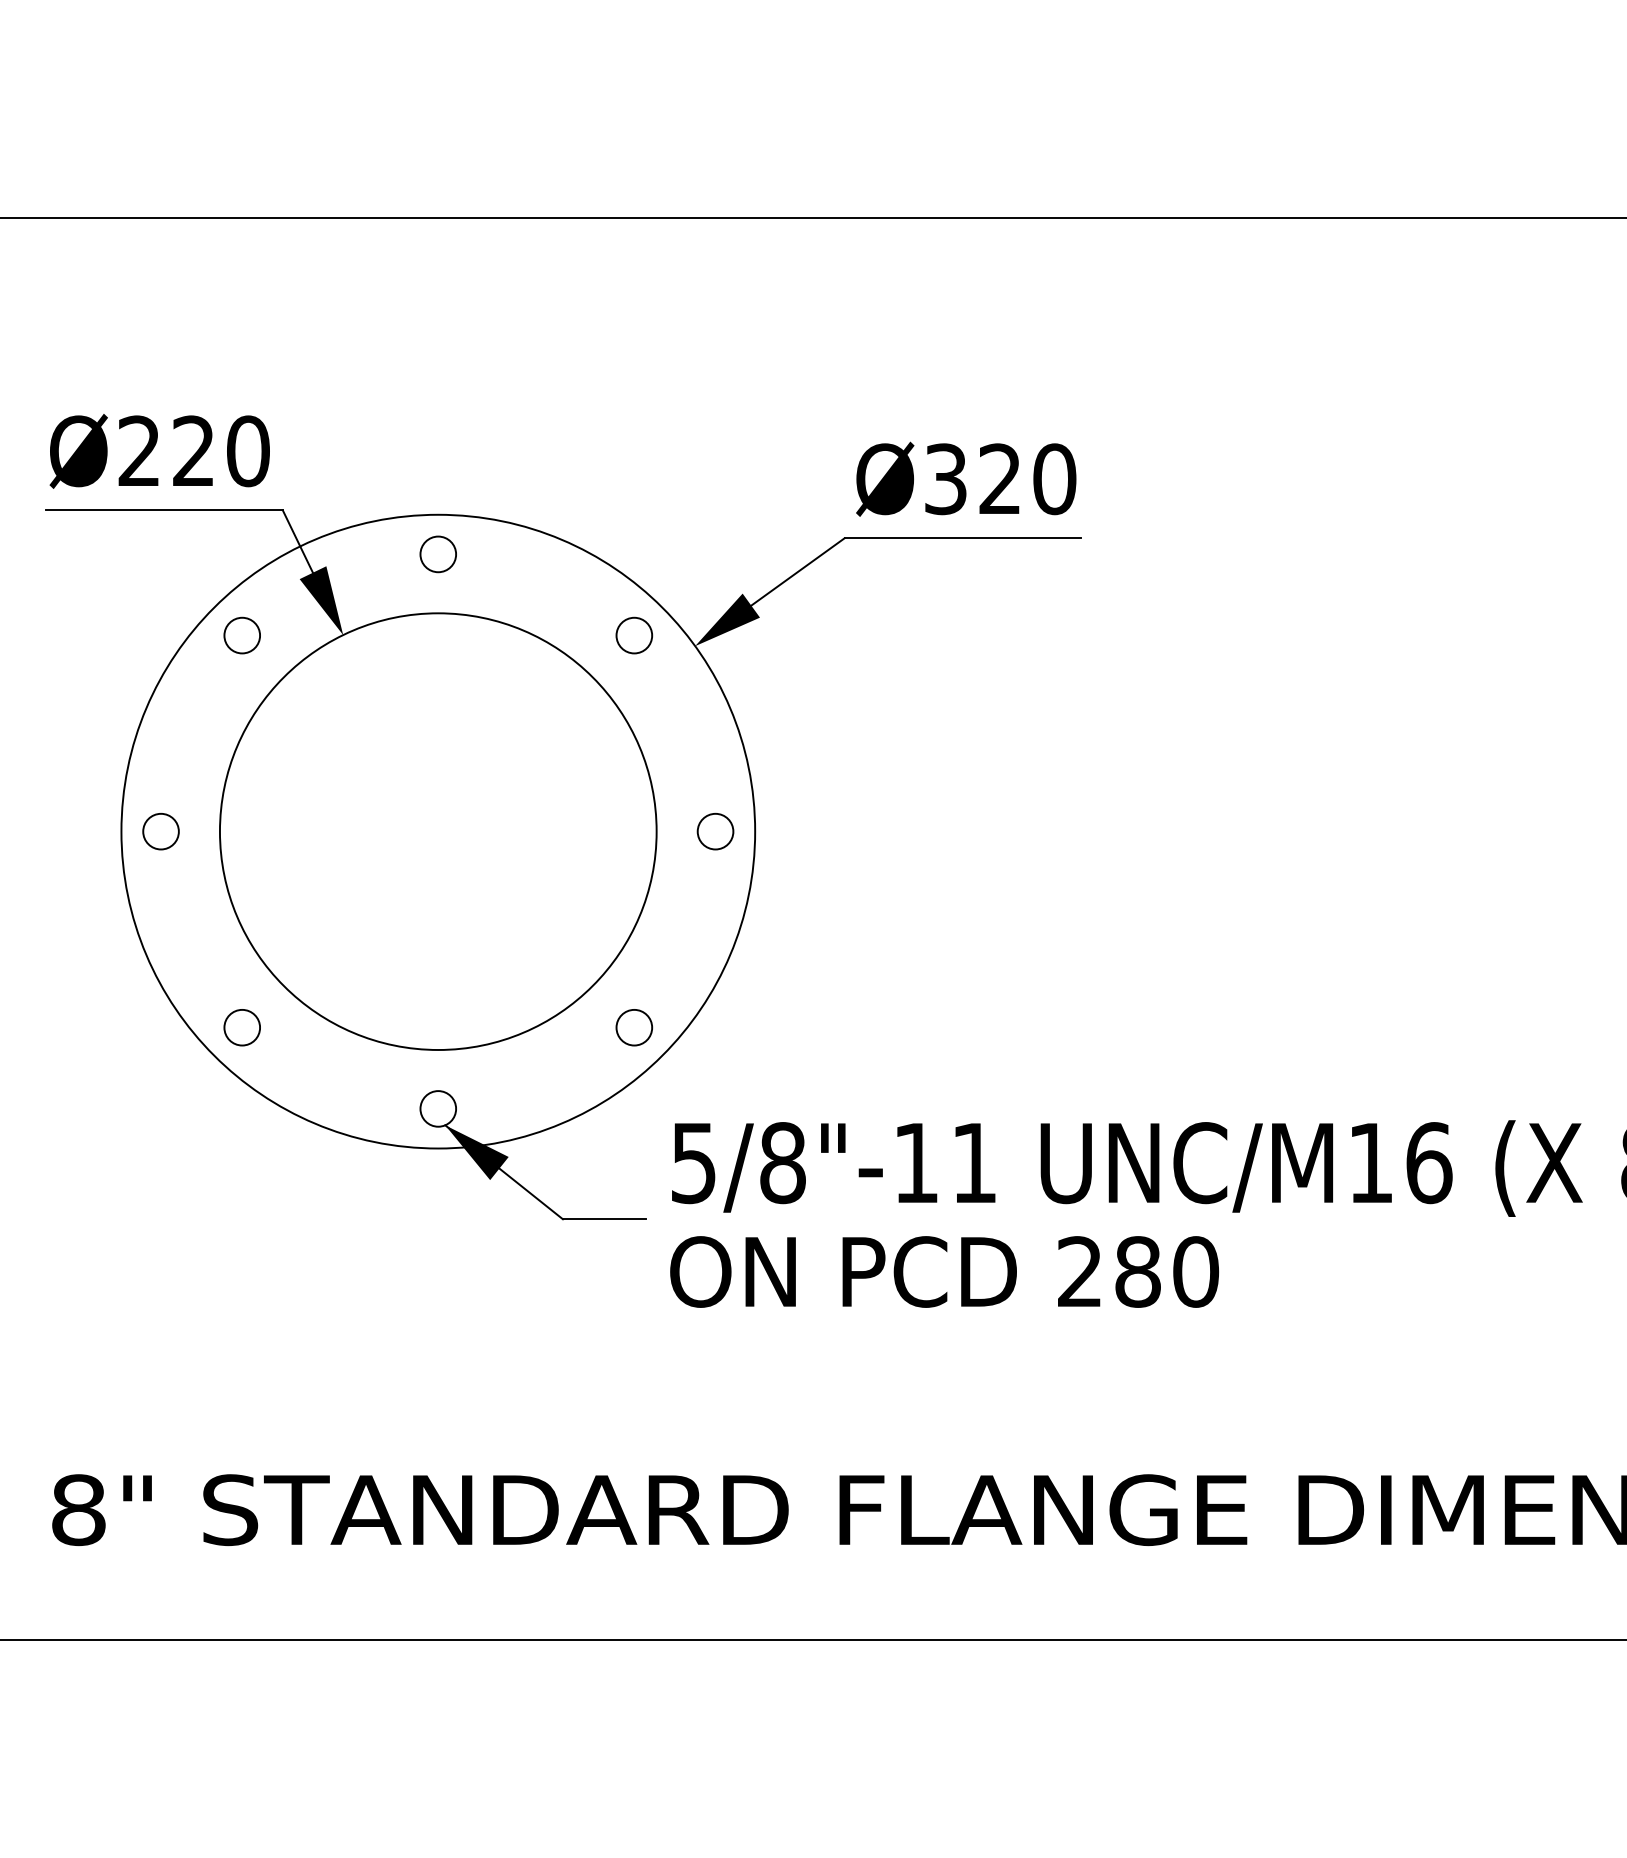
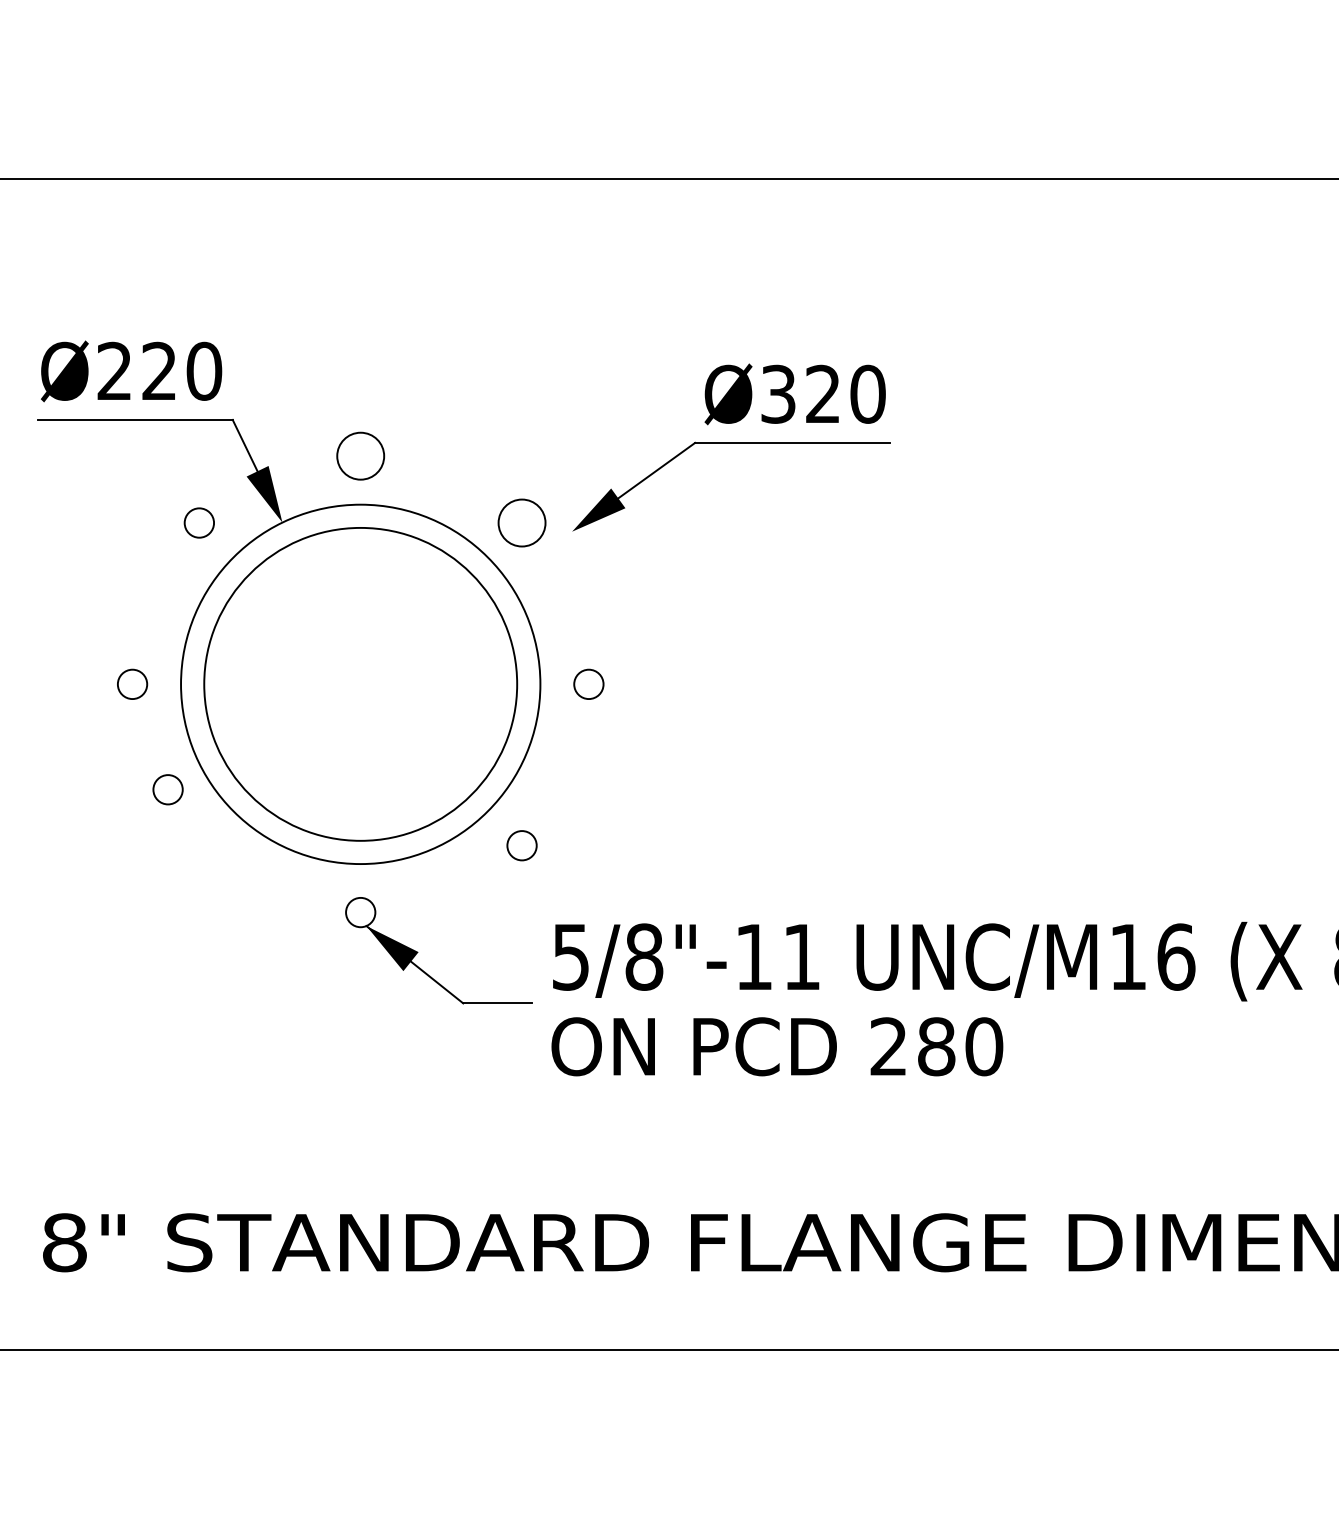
circle: (438, 554) -> (360, 456), size x1.6
circle: (634, 635) -> (522, 522), size x1.6
circle: (438, 831) -> (360, 684), size x0.6
circle: (241, 1027) -> (167, 789), moved

